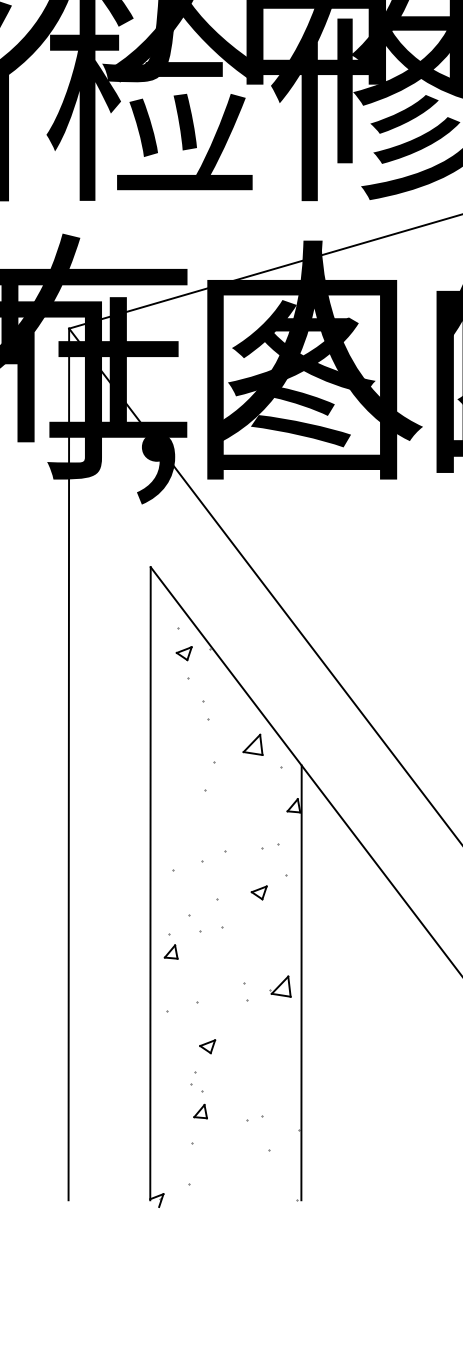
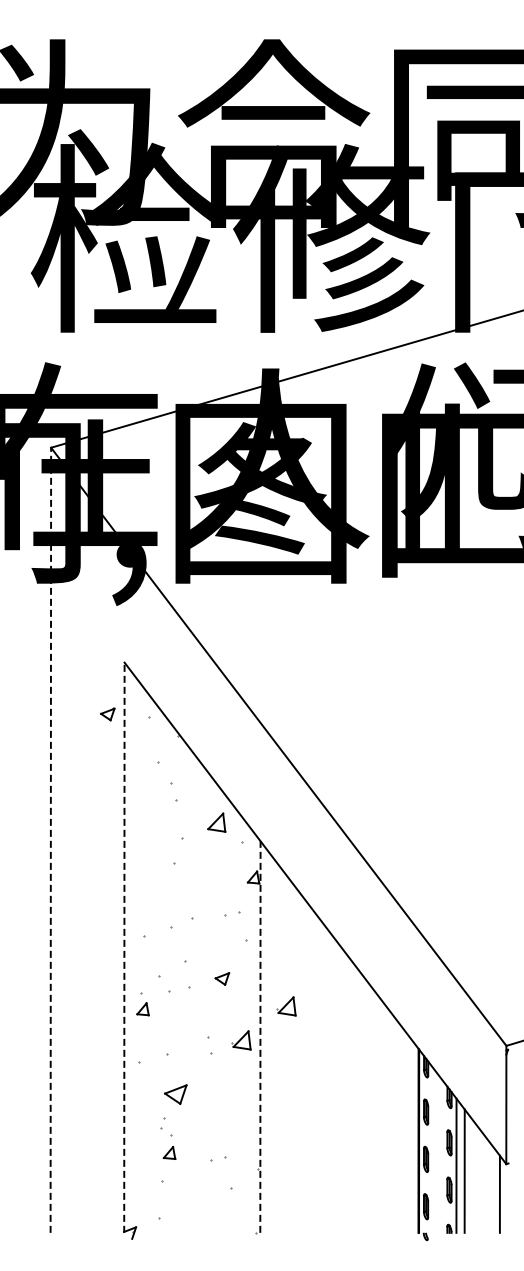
part: (183, 653) -> (107, 714), moved
line: (68, 764) -> (50, 840), solid -> dashed
line: (150, 883) -> (124, 947), solid -> dashed
part: (259, 892) -> (222, 978), moved
part: (330, 948) -> (286, 1006), added
line: (301, 983) -> (260, 1037), solid -> dashed
part: (207, 1046) -> (175, 1094), size x1.6

